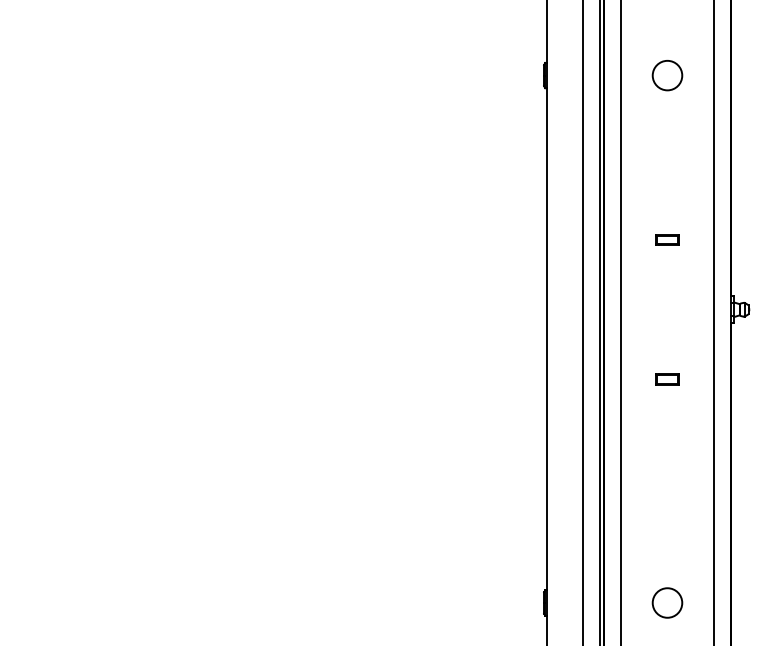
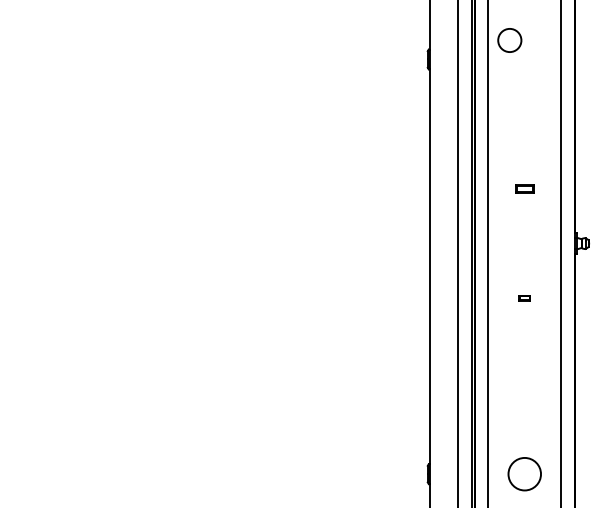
circle: (667, 75) -> (509, 40), moved
part: (667, 378) -> (524, 297), size x0.6
circle: (667, 602) -> (524, 473), size x1.4

